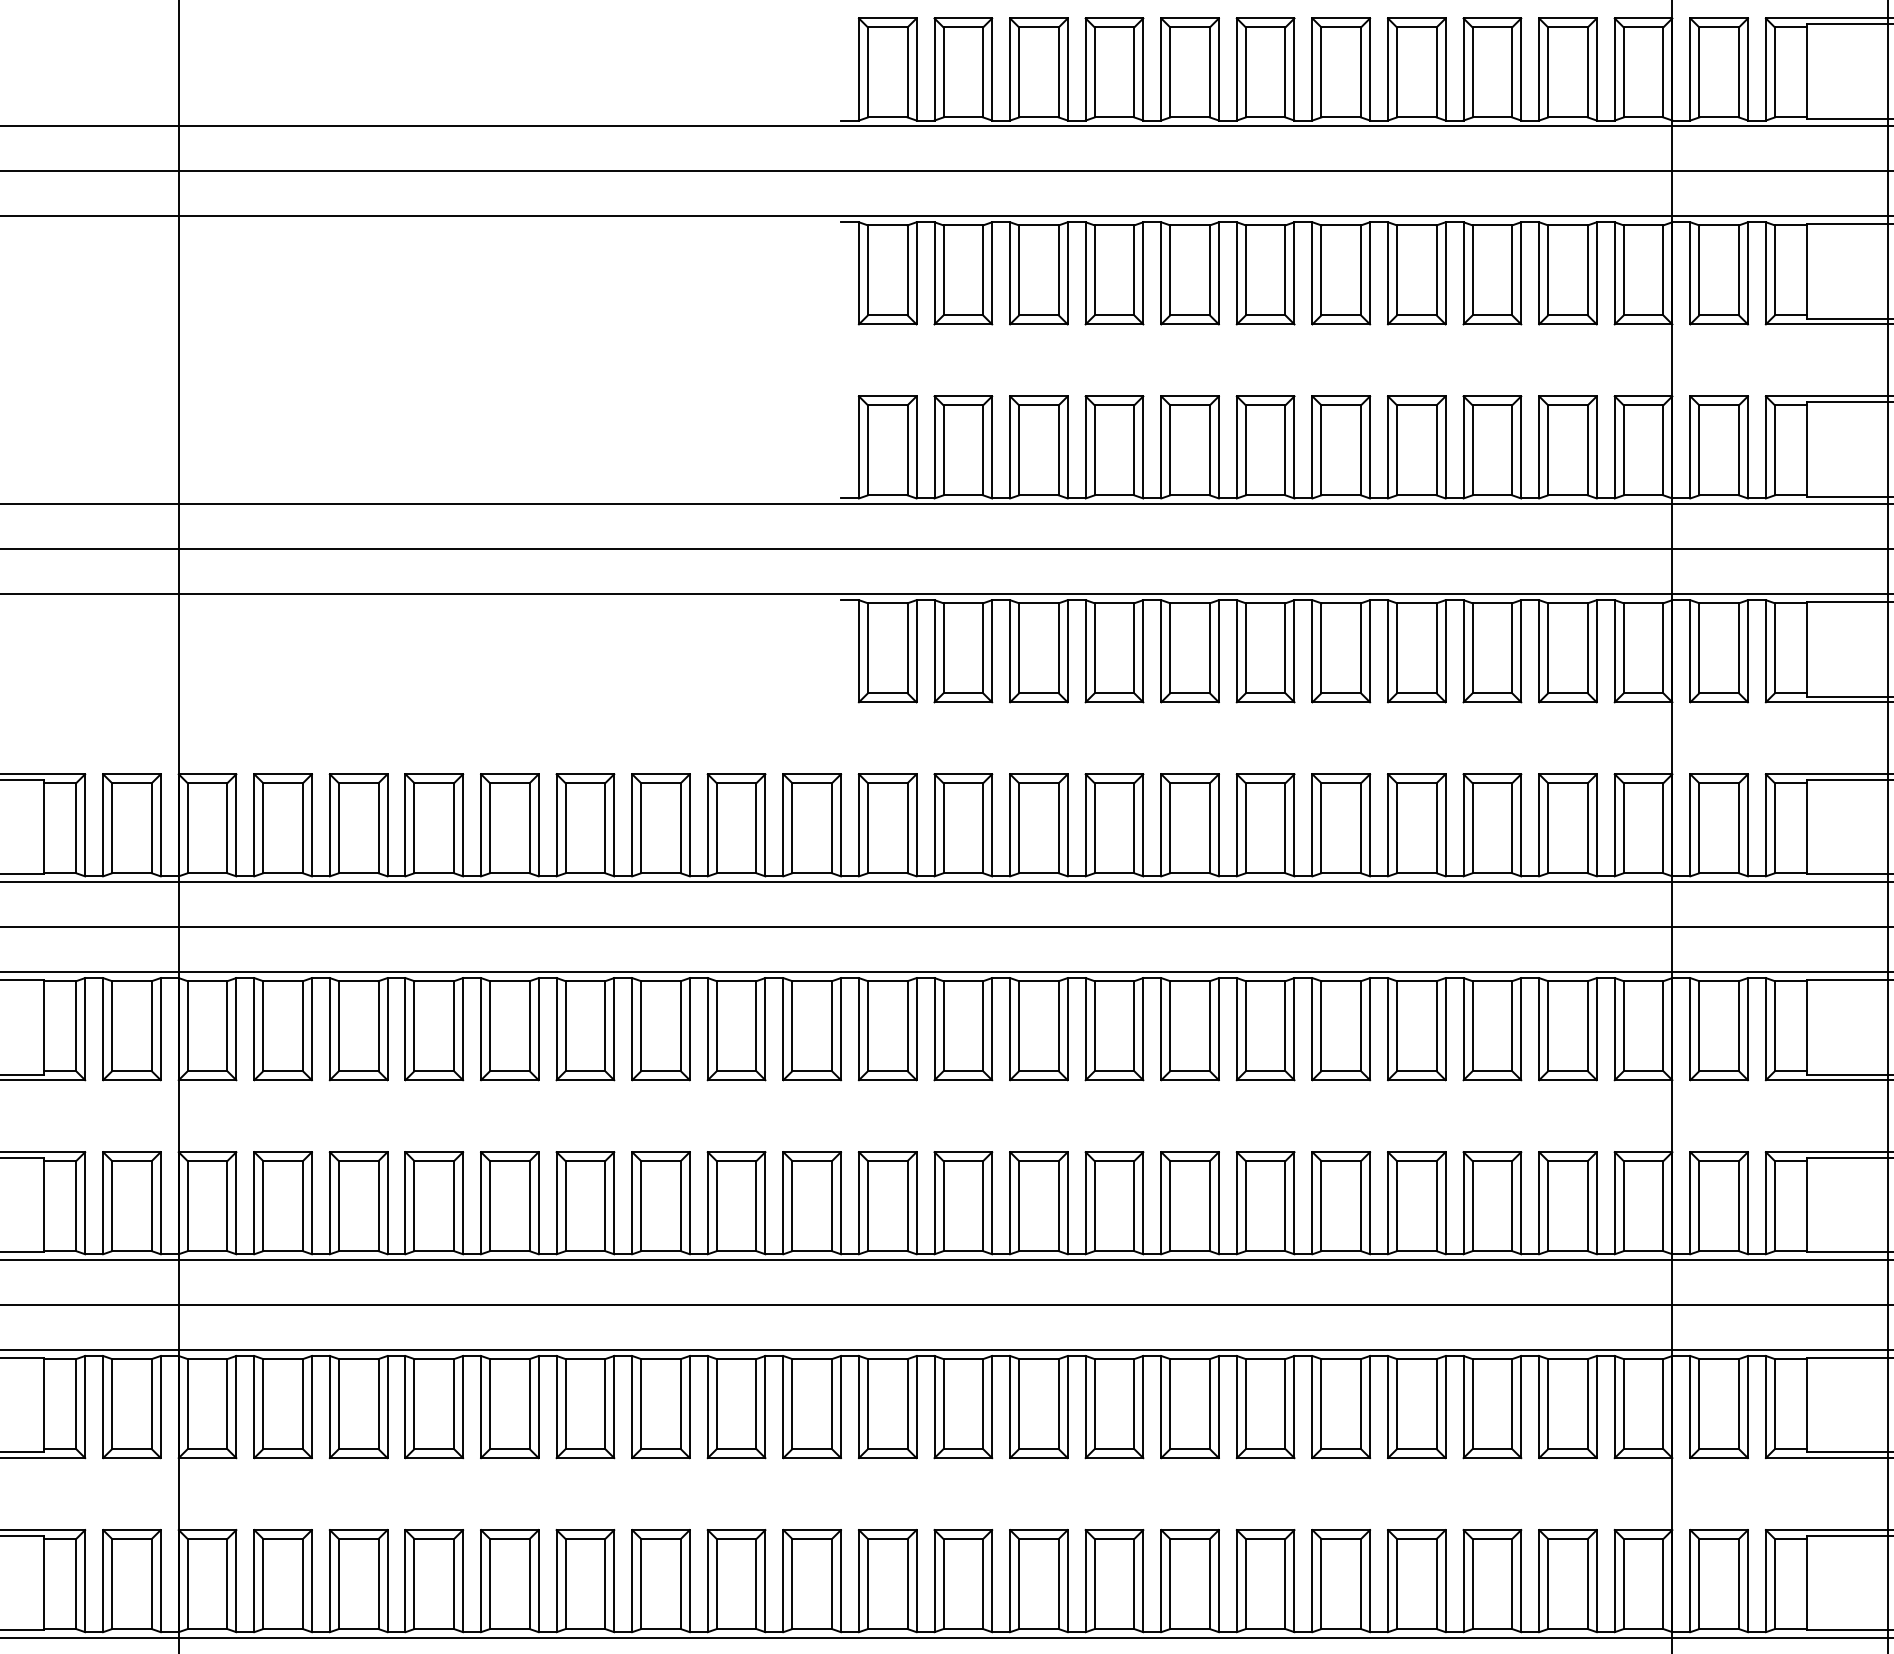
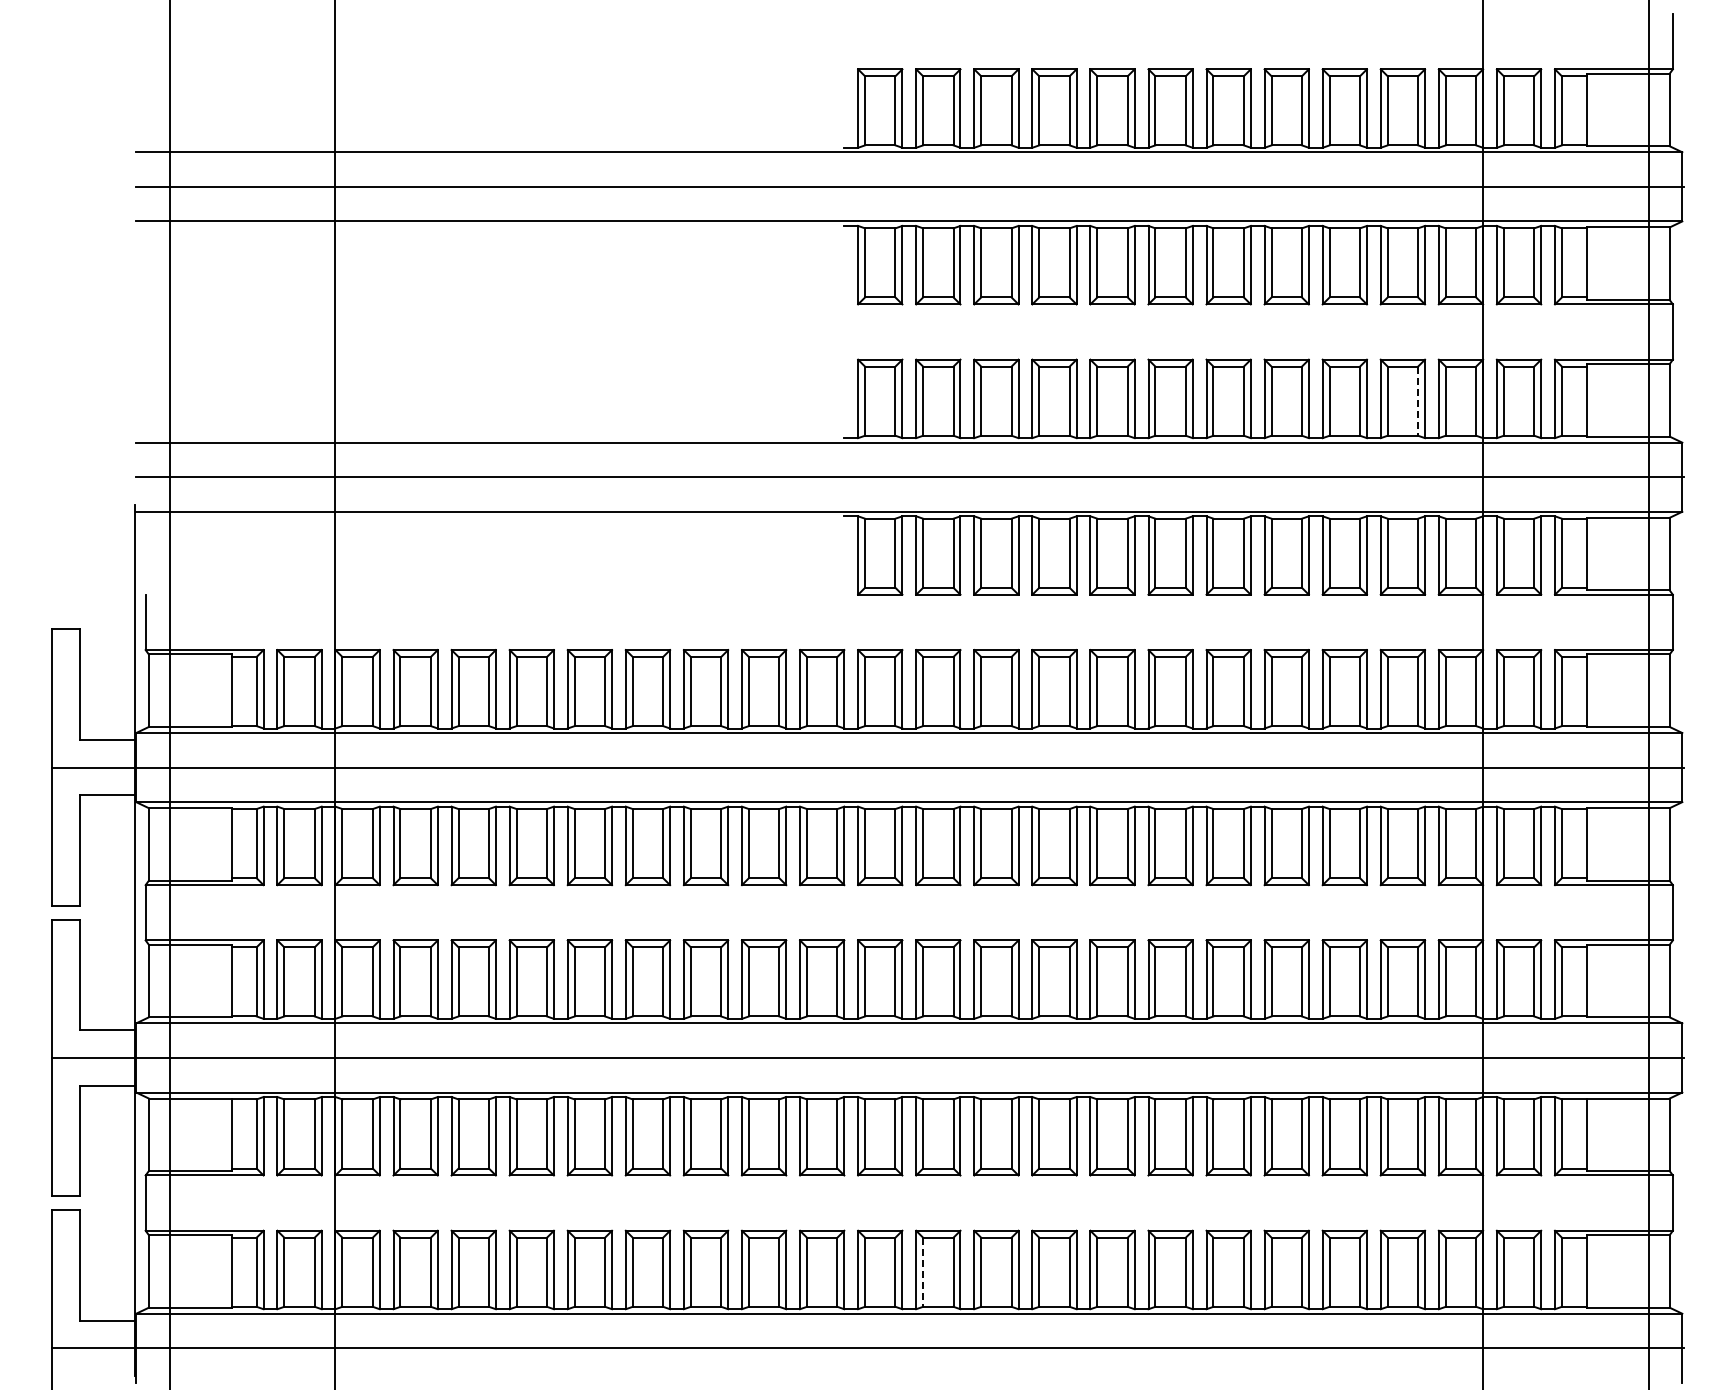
line: (1588, 450) -> (1418, 401), solid -> dashed
line: (944, 1584) -> (923, 1272), solid -> dashed

